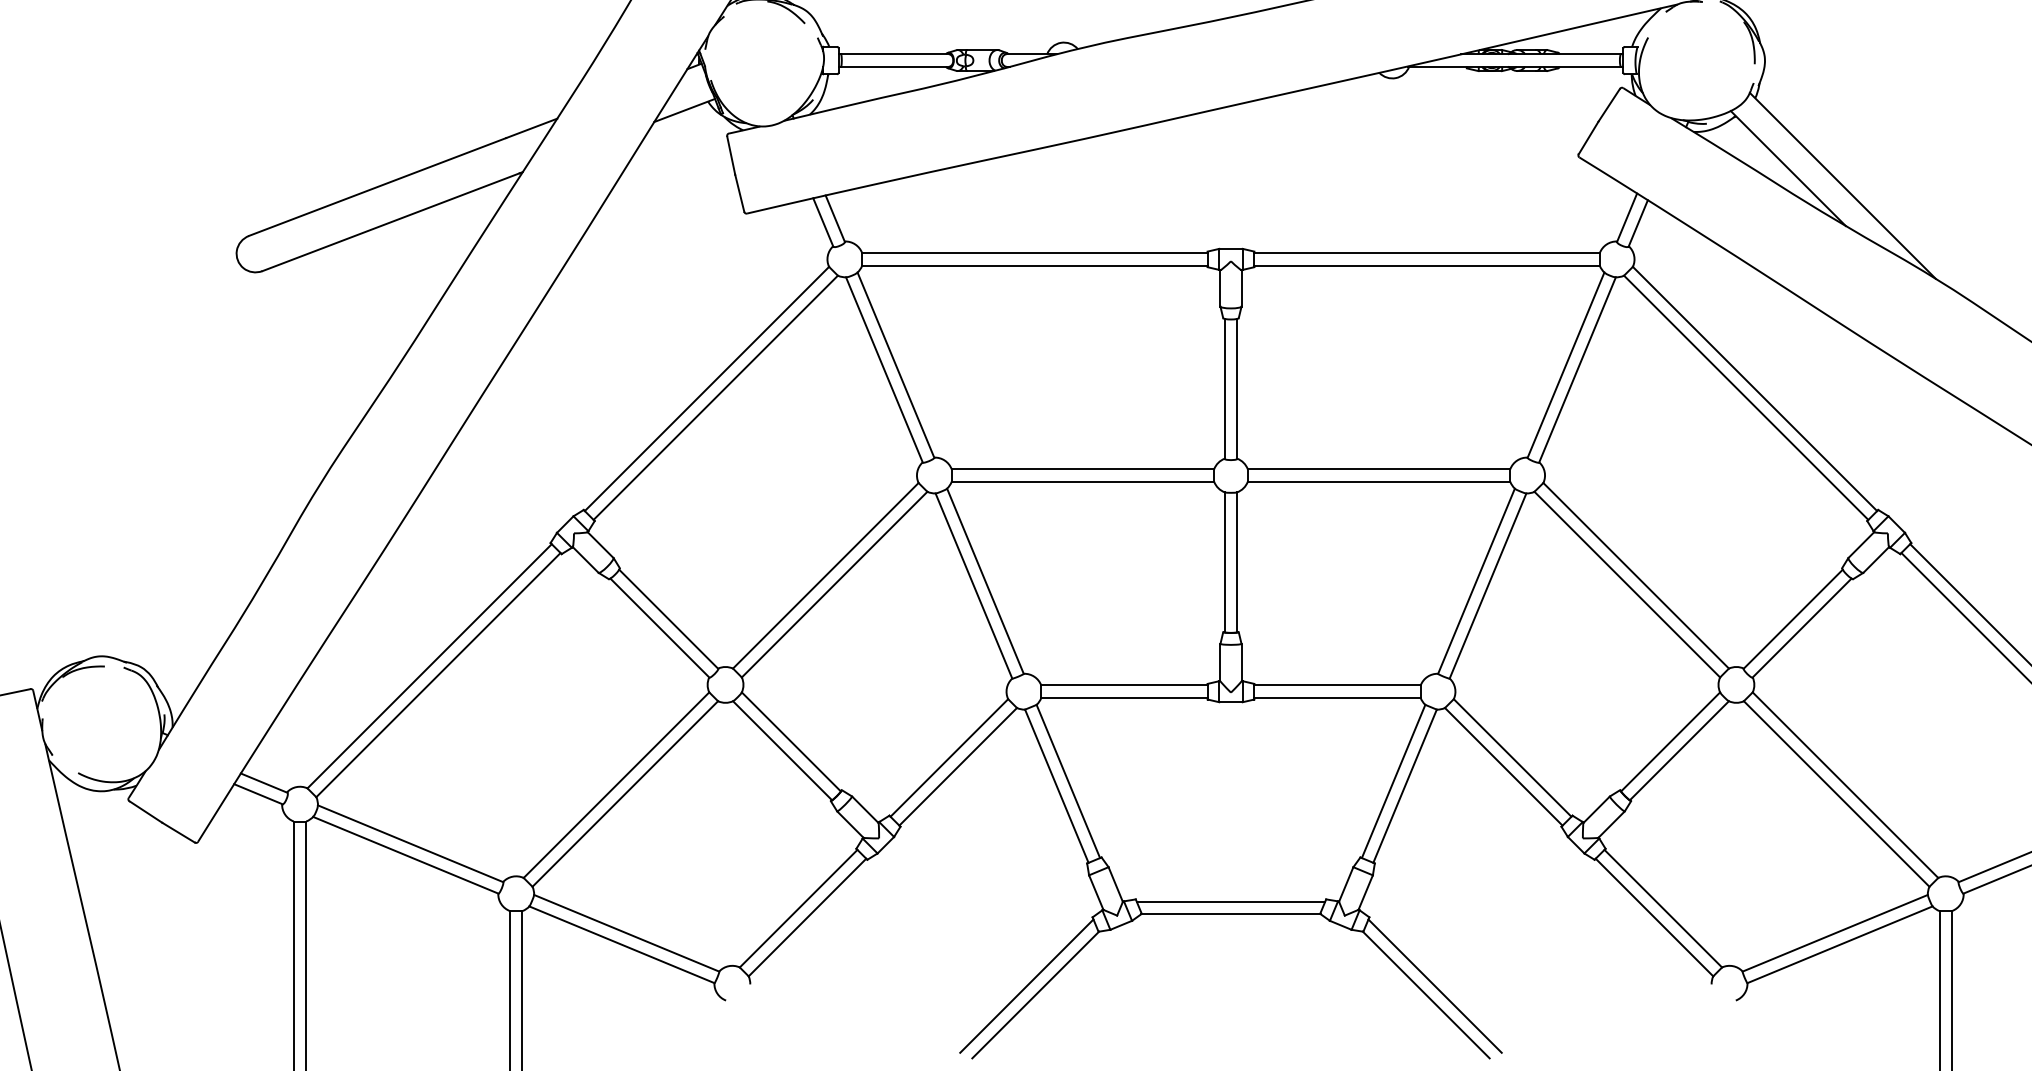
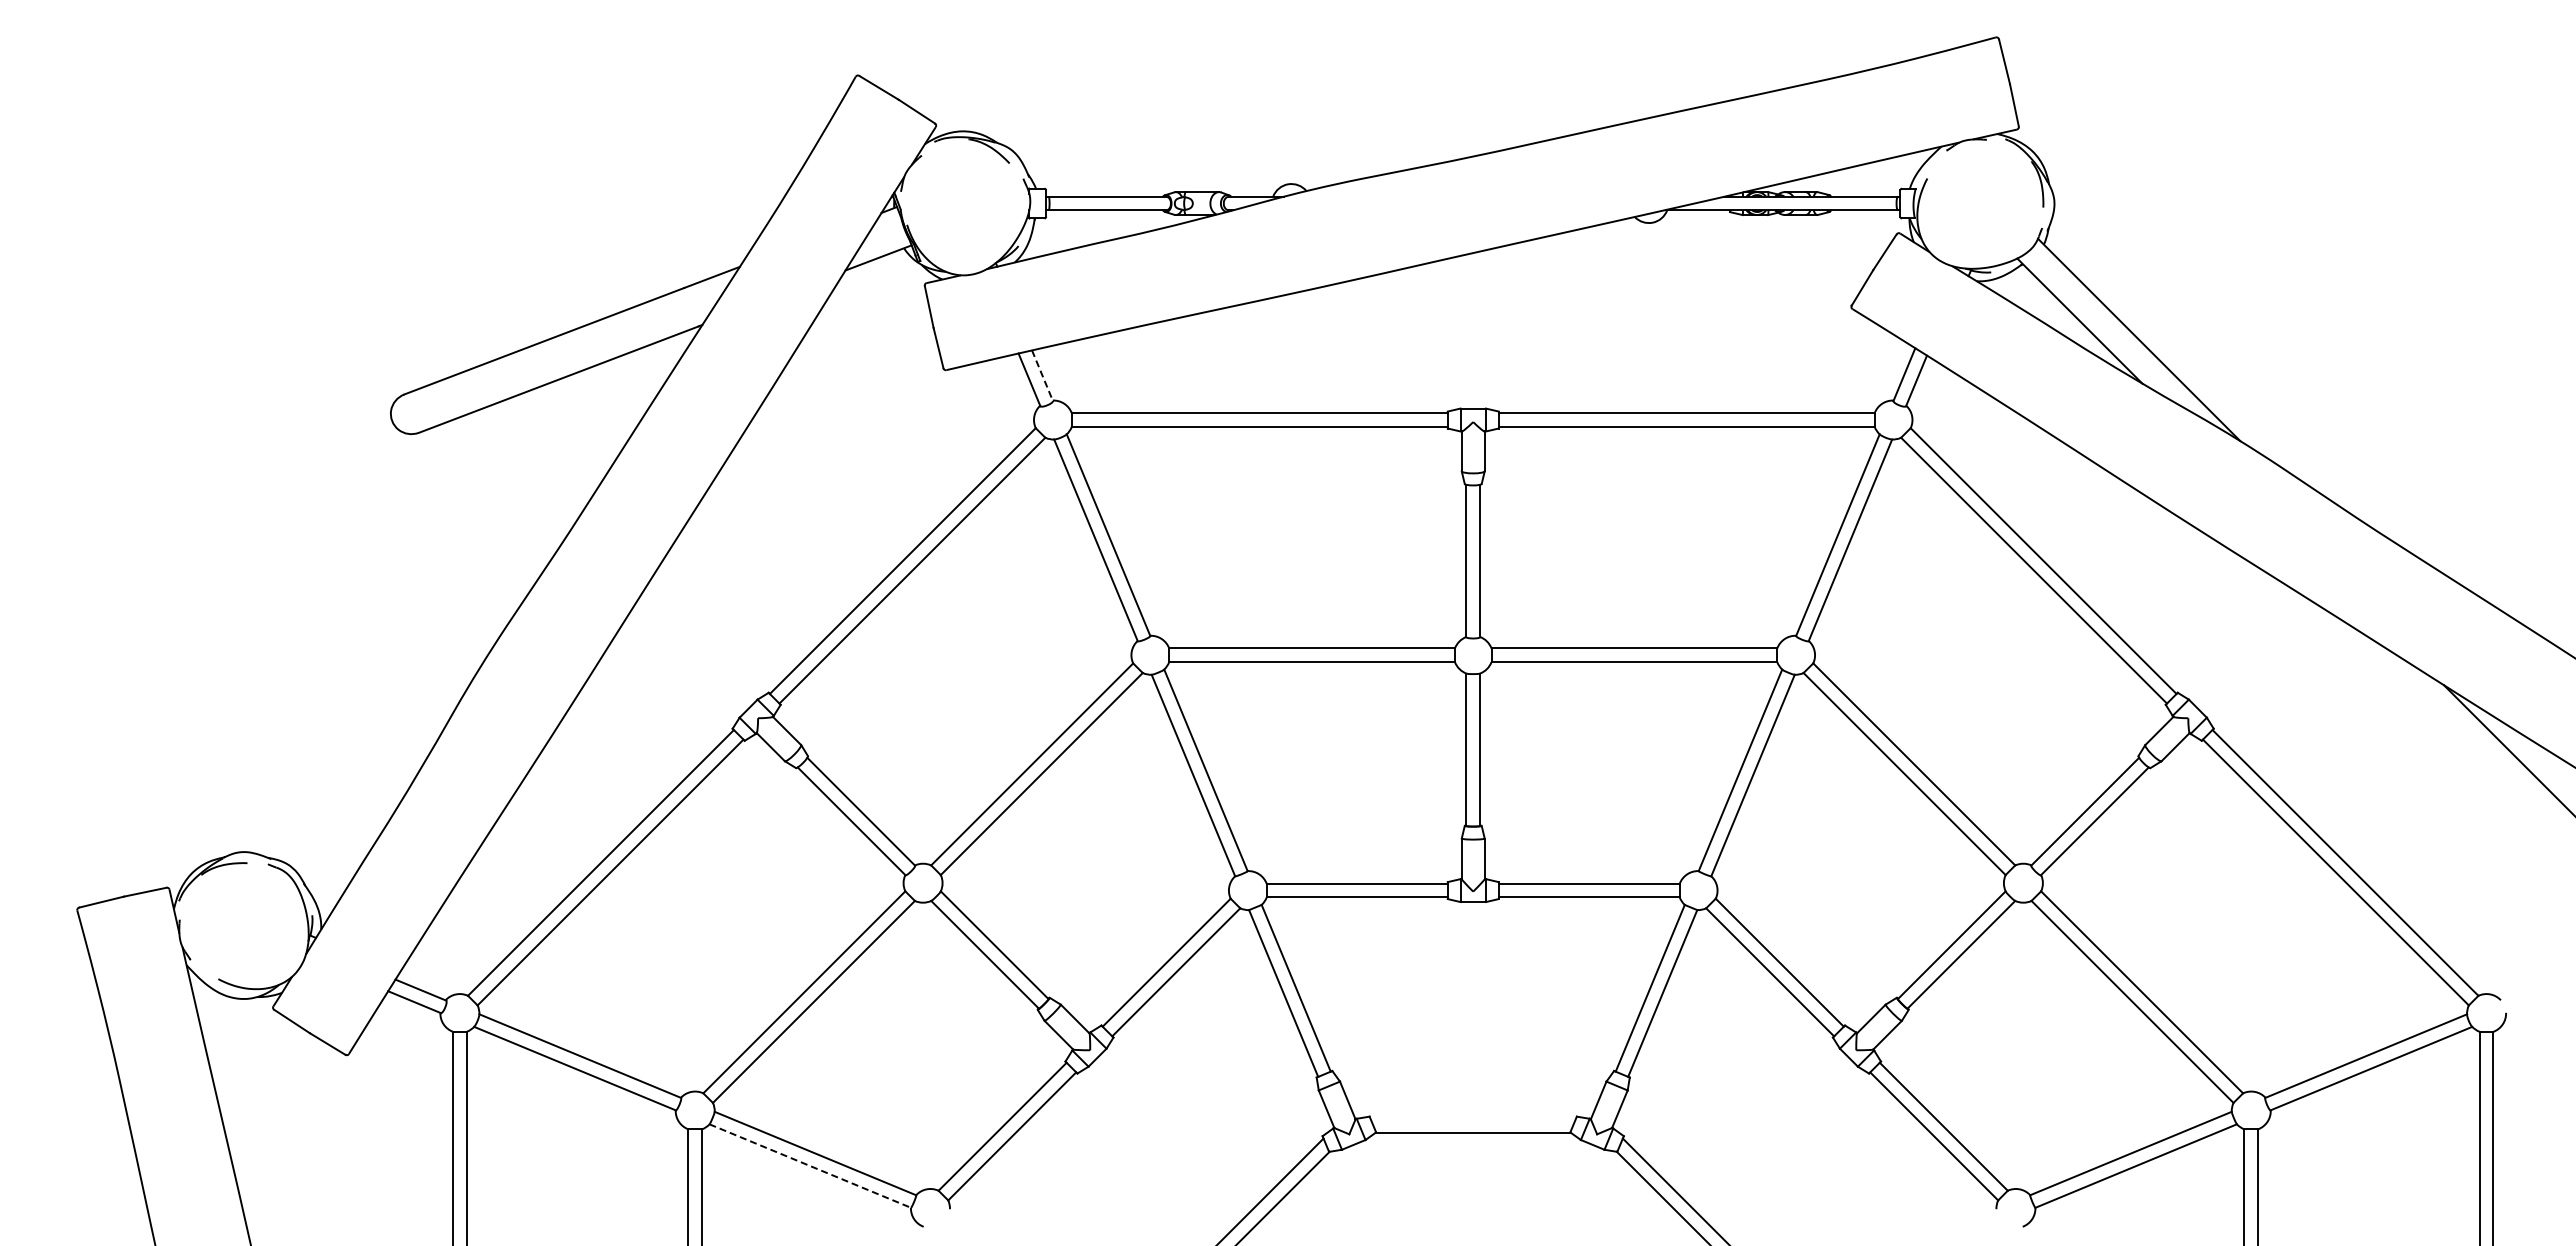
line: (835, 219) -> (1042, 376), solid -> dashed
line: (1230, 902) -> (1472, 1119), removed
line: (622, 945) -> (810, 1166), solid -> dashed

